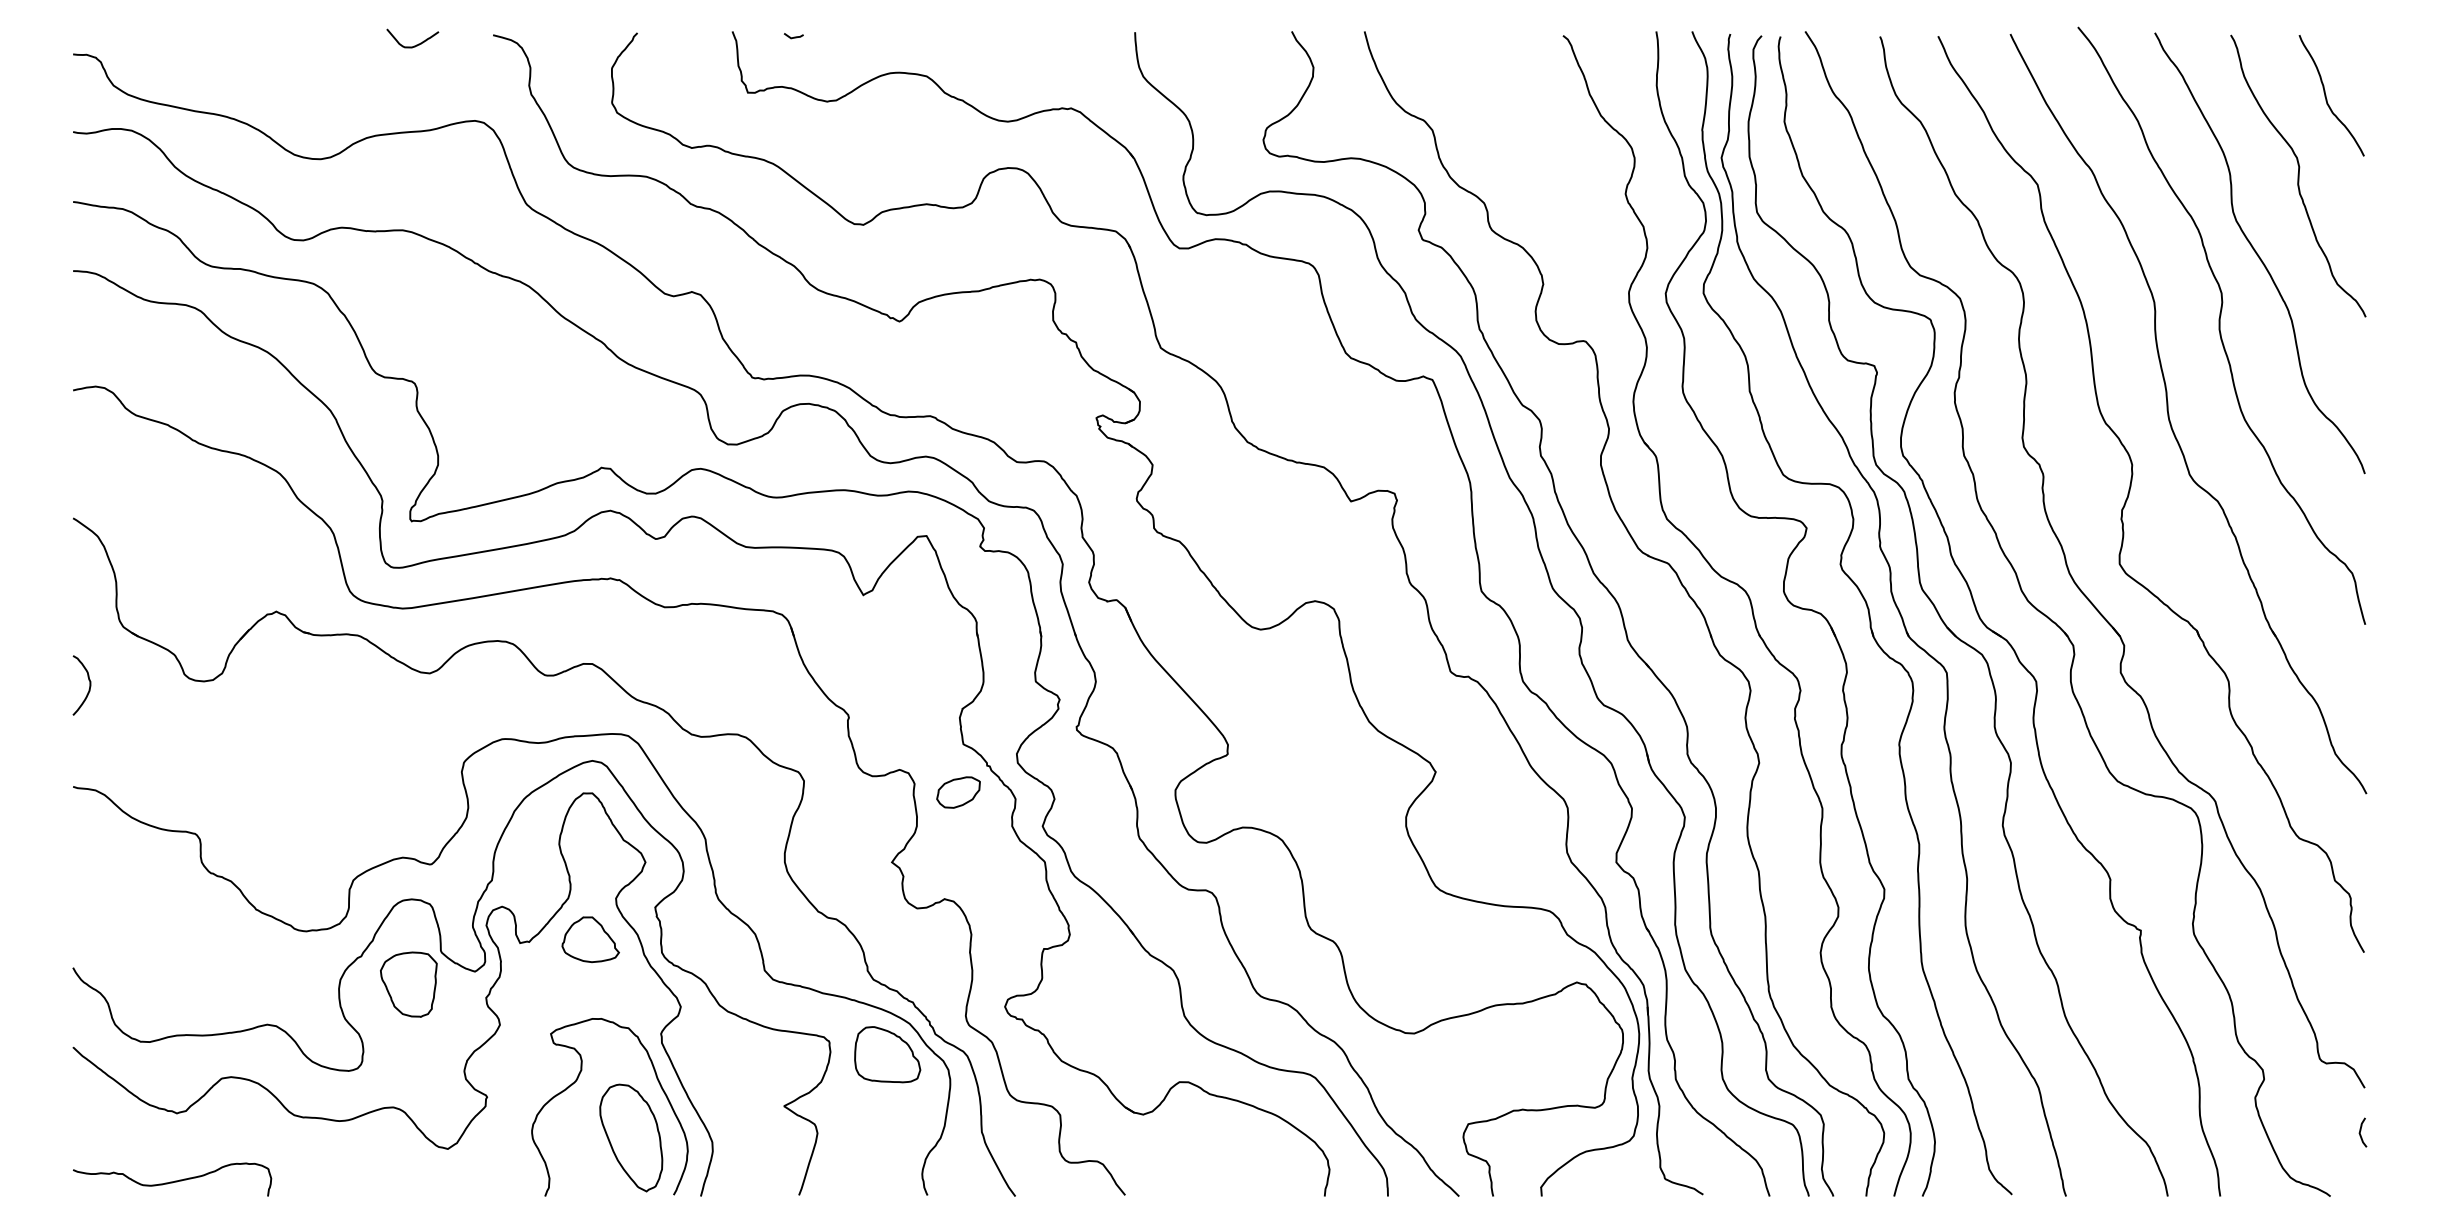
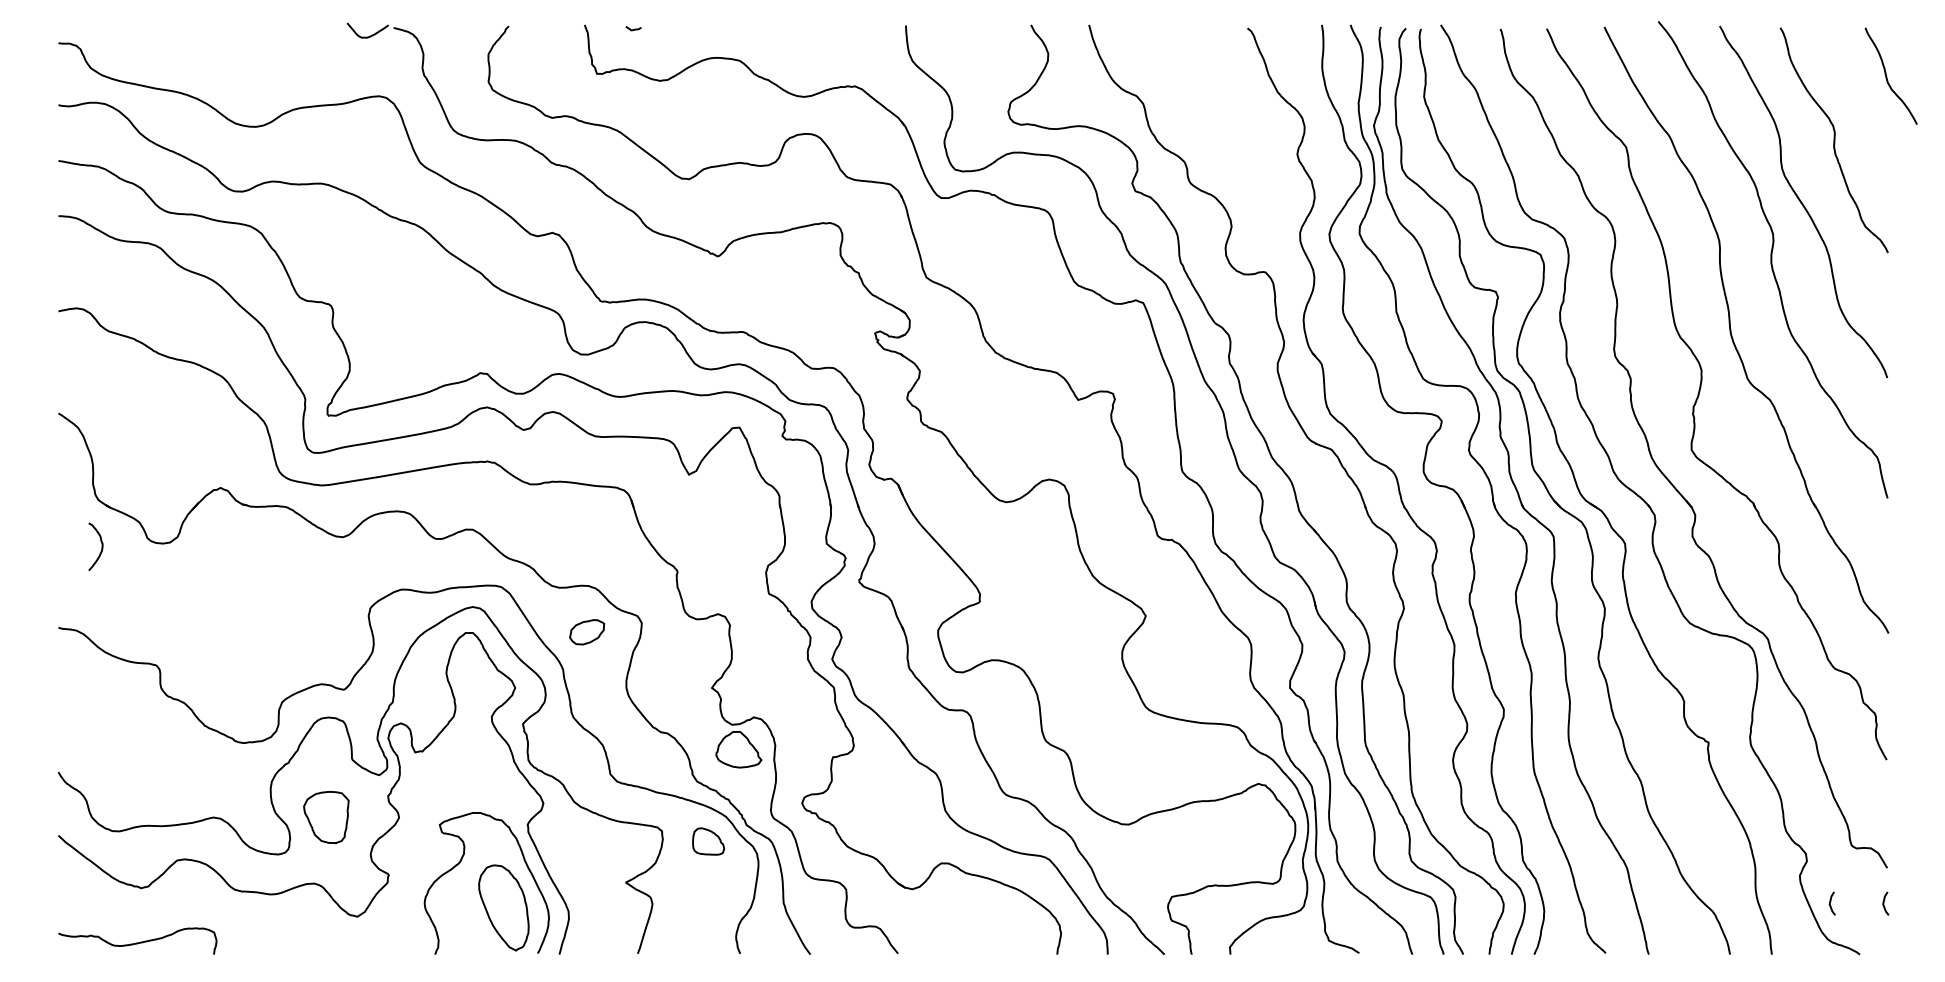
curve: (416, 44) -> (370, 35), moved
curve: (2326, 95) -> (1887, 76), moved
curve: (89, 685) -> (101, 546), moved
part: (958, 792) -> (587, 632), moved
part: (590, 939) -> (738, 749), moved
part: (408, 984) -> (326, 817), moved
part: (887, 1054) -> (708, 841), size x0.6
curve: (2293, 1132) -> (1830, 903), added

